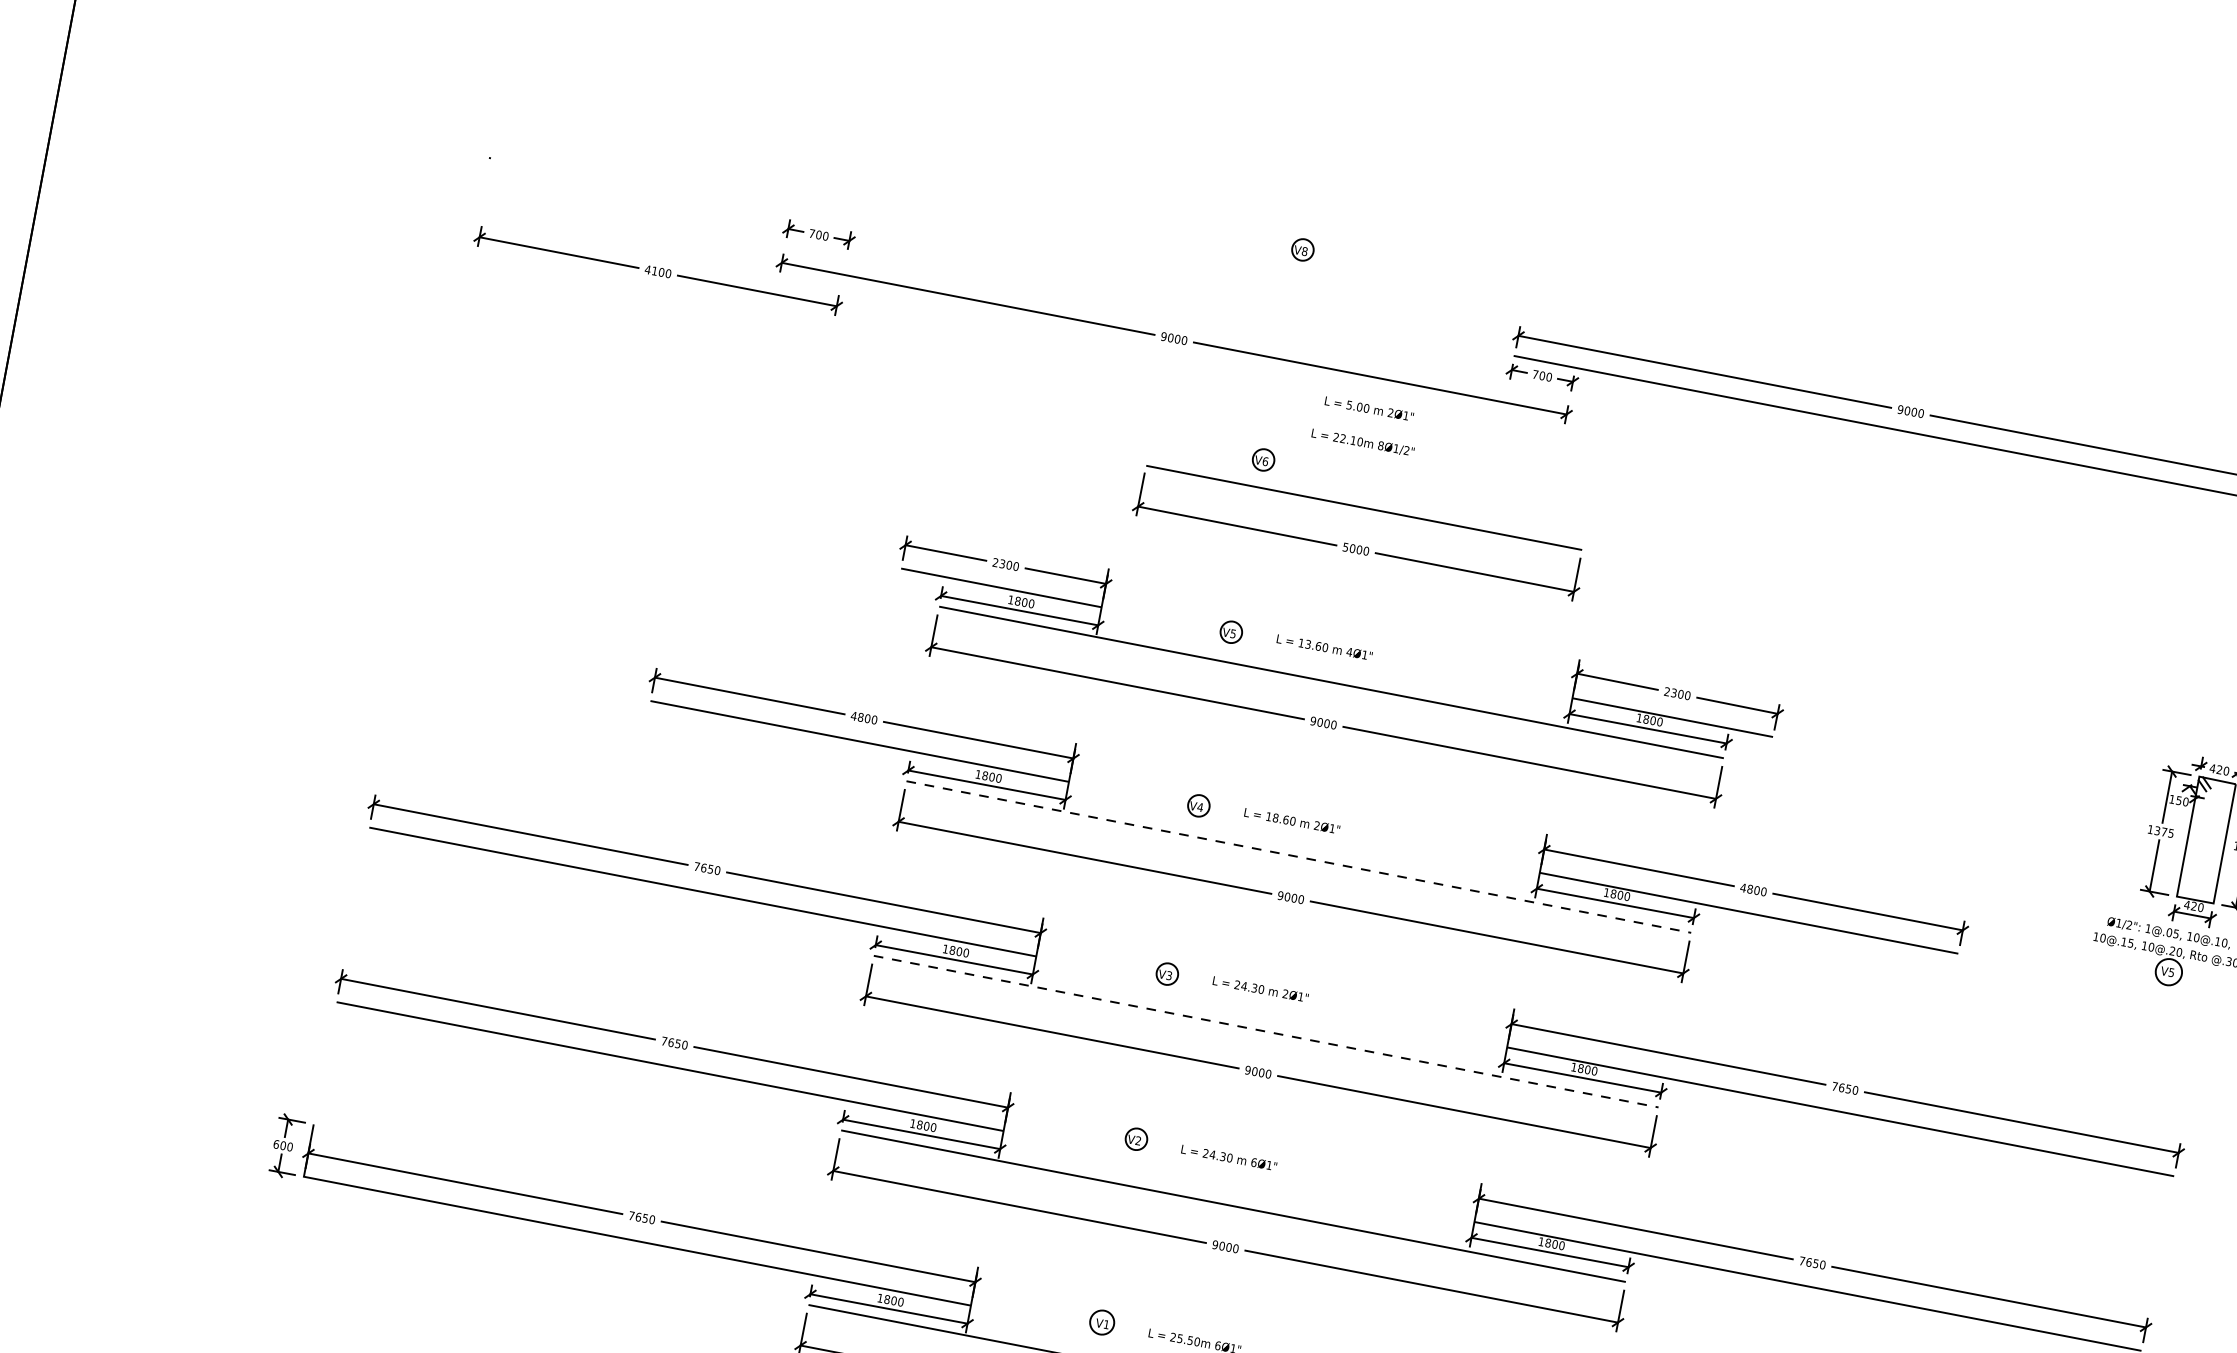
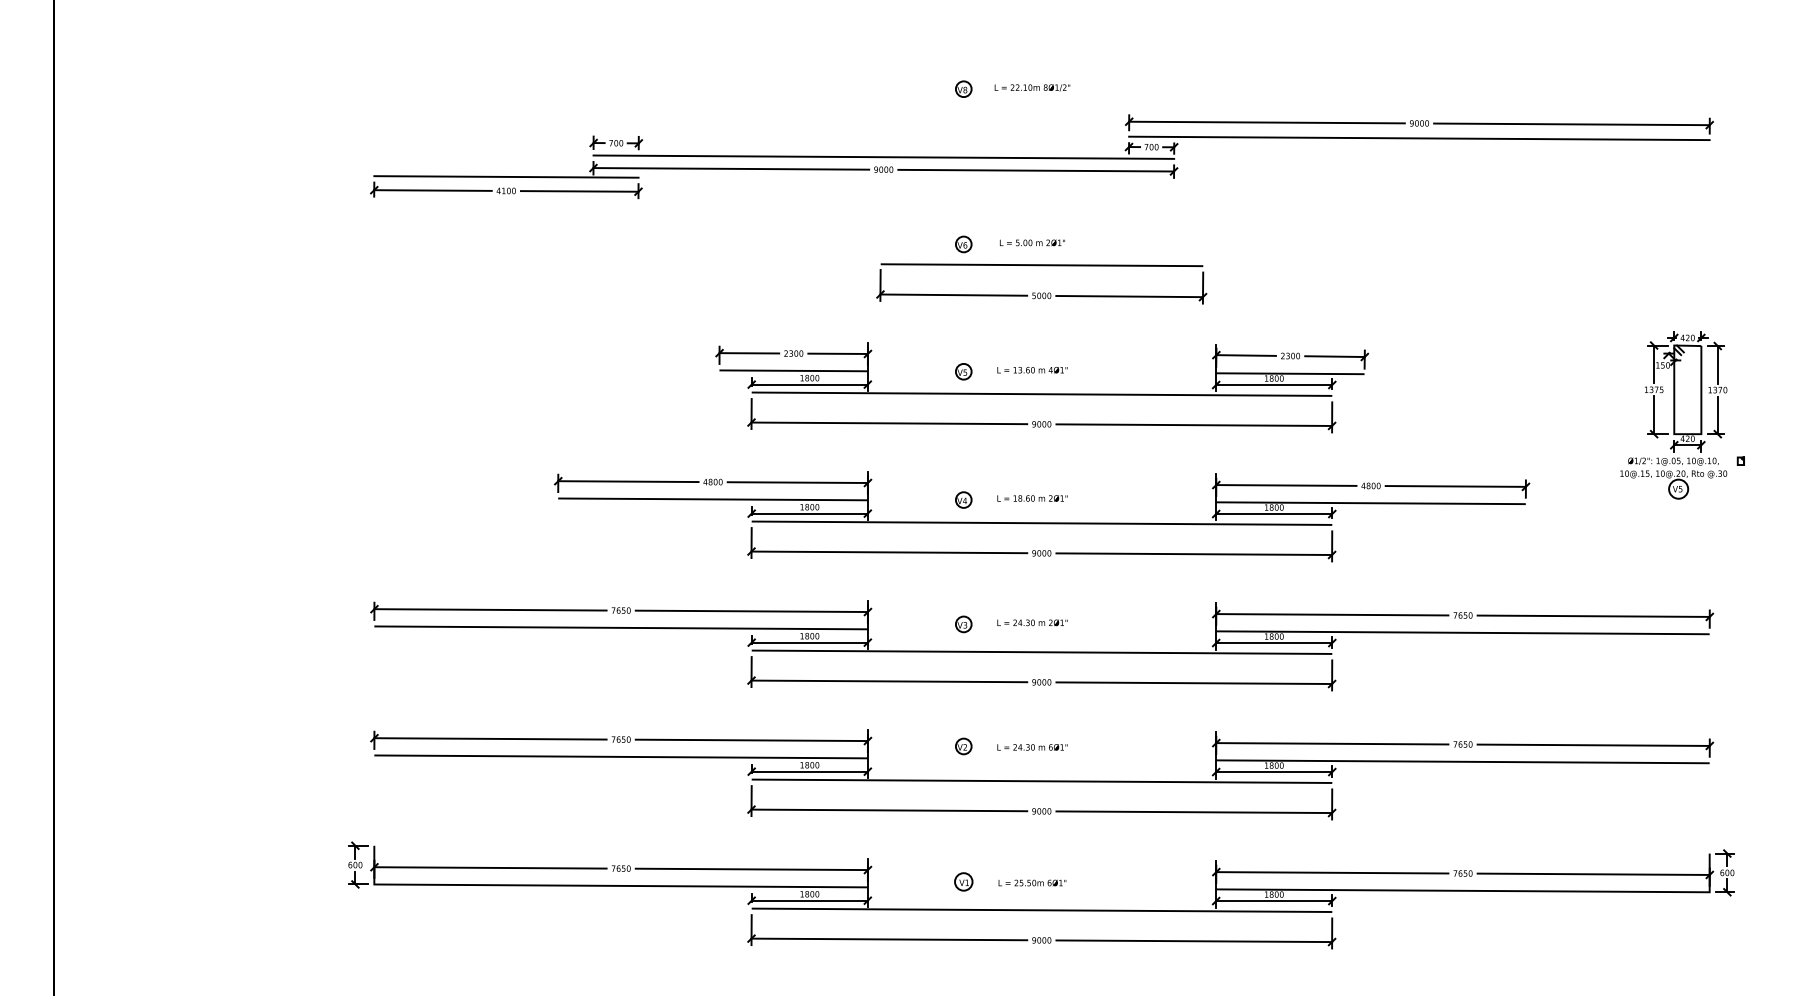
line: (662, 252) -> (506, 176), added
line: (1177, 320) -> (883, 156), added
text: (1369, 408) -> (1032, 242), moved
text: (1363, 442) -> (1032, 87), moved
line: (1299, 857) -> (1042, 523), dashed -> solid
line: (1266, 1032) -> (1042, 652), dashed -> solid

